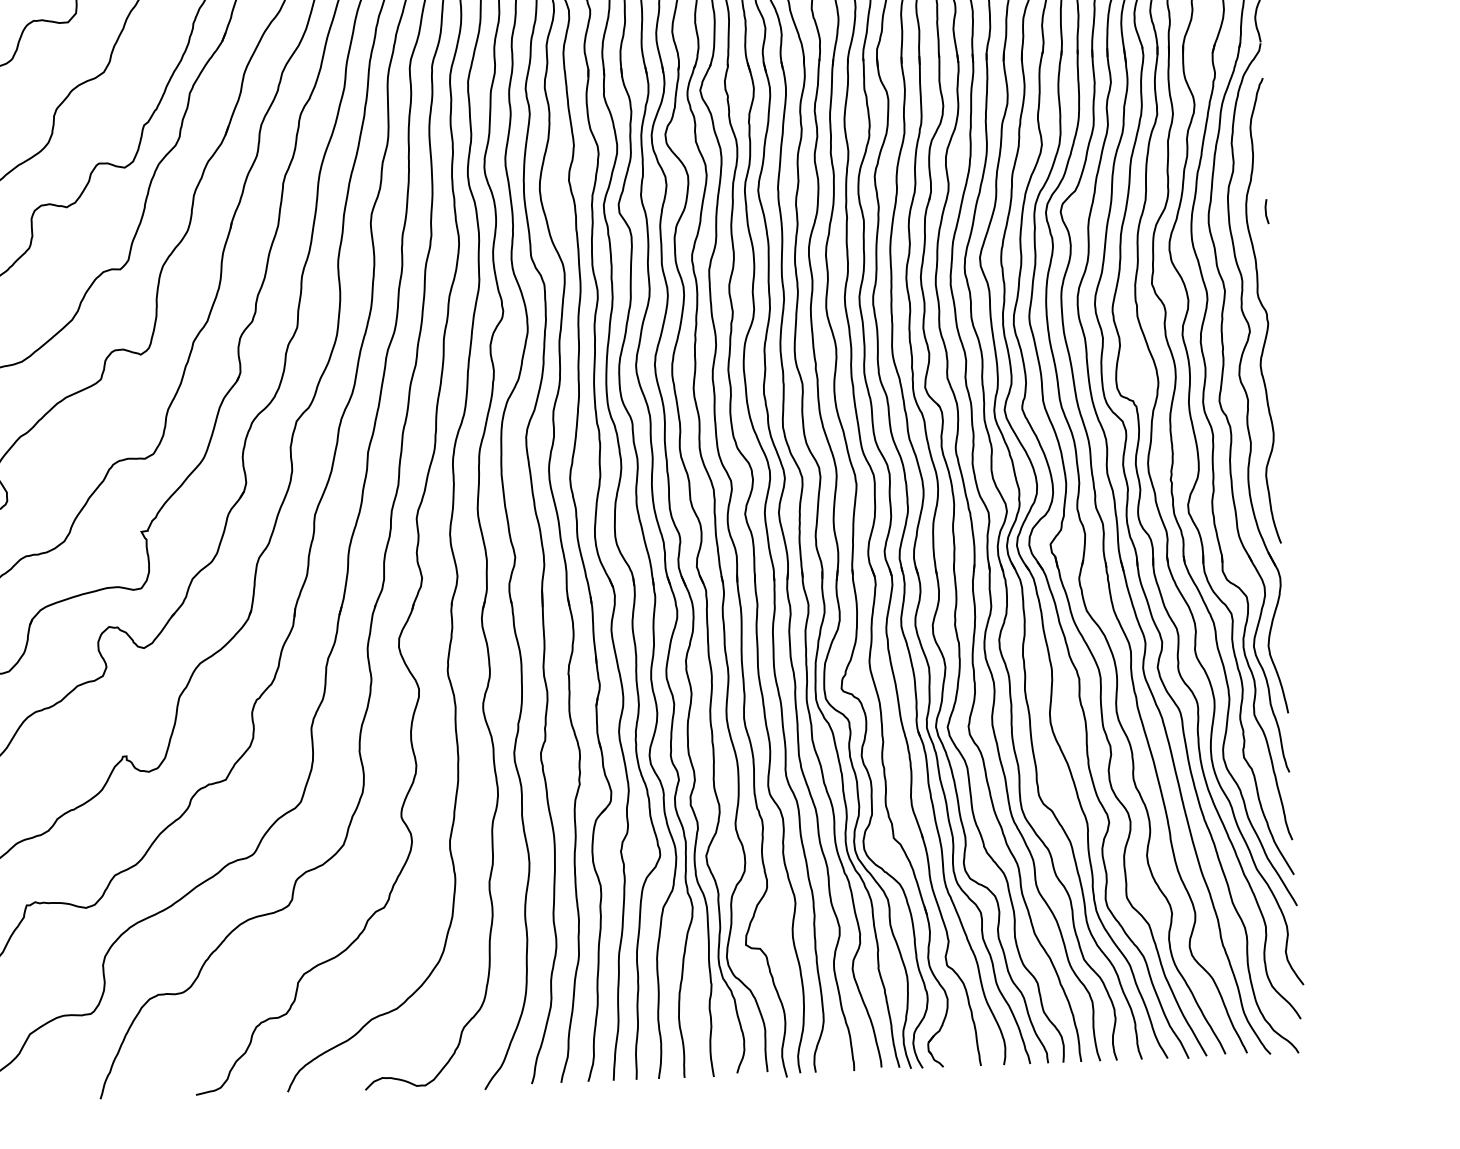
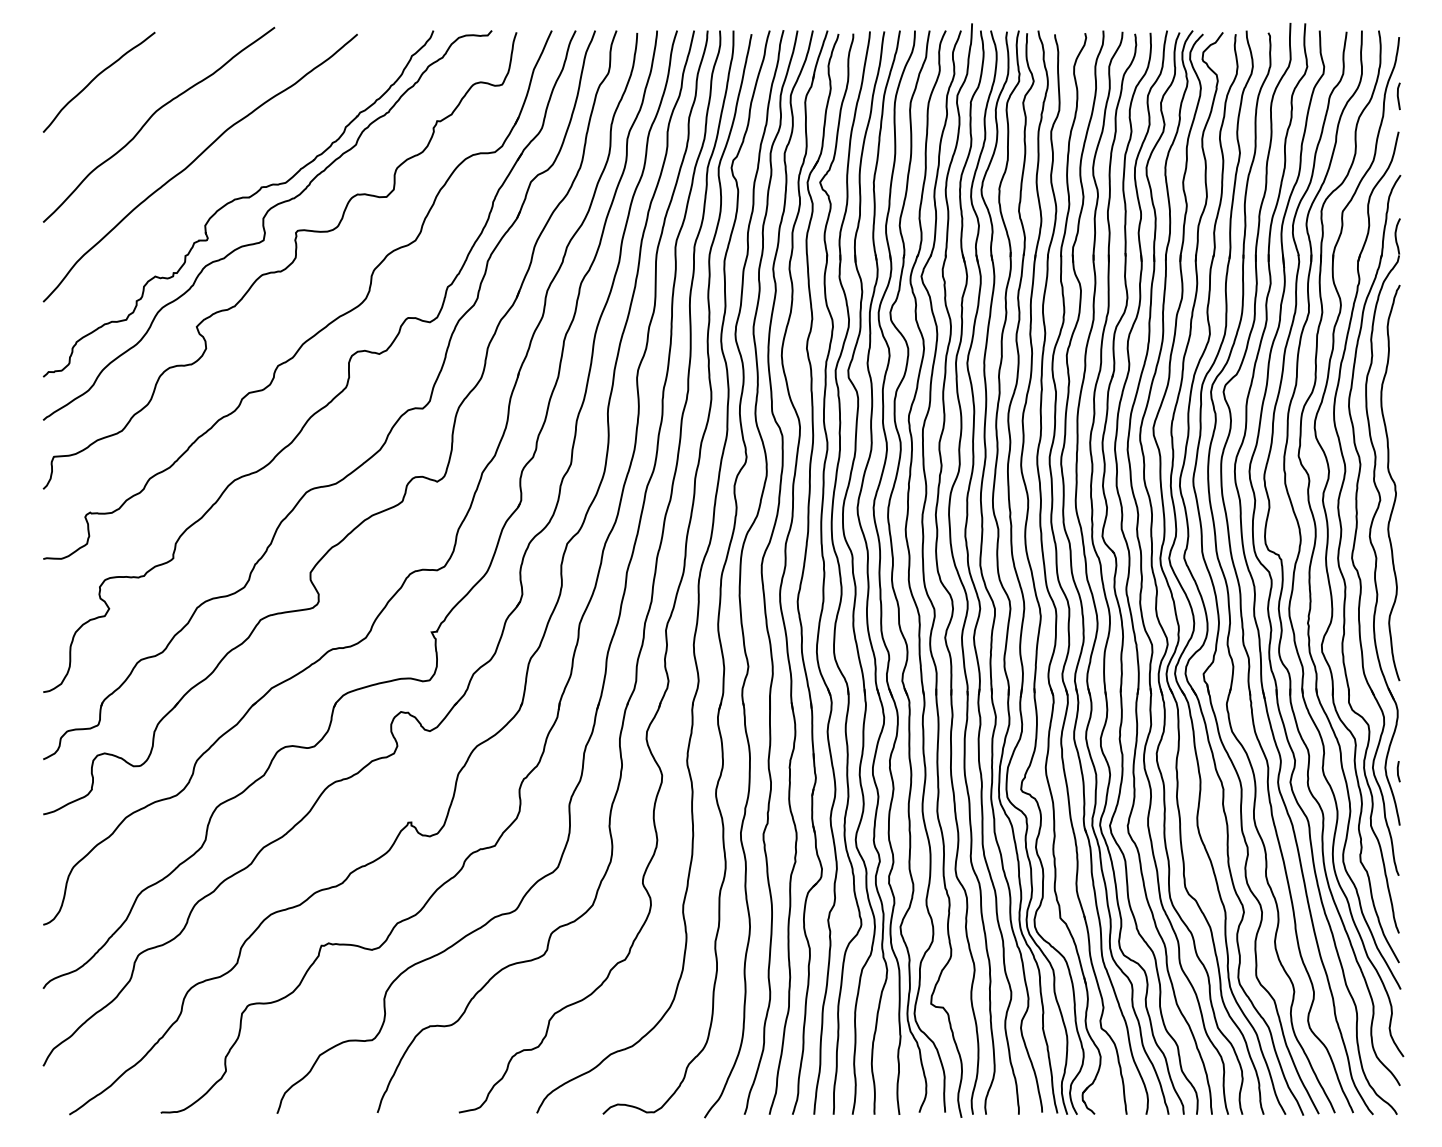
line: (1266, 211) -> (1398, 771), moved

